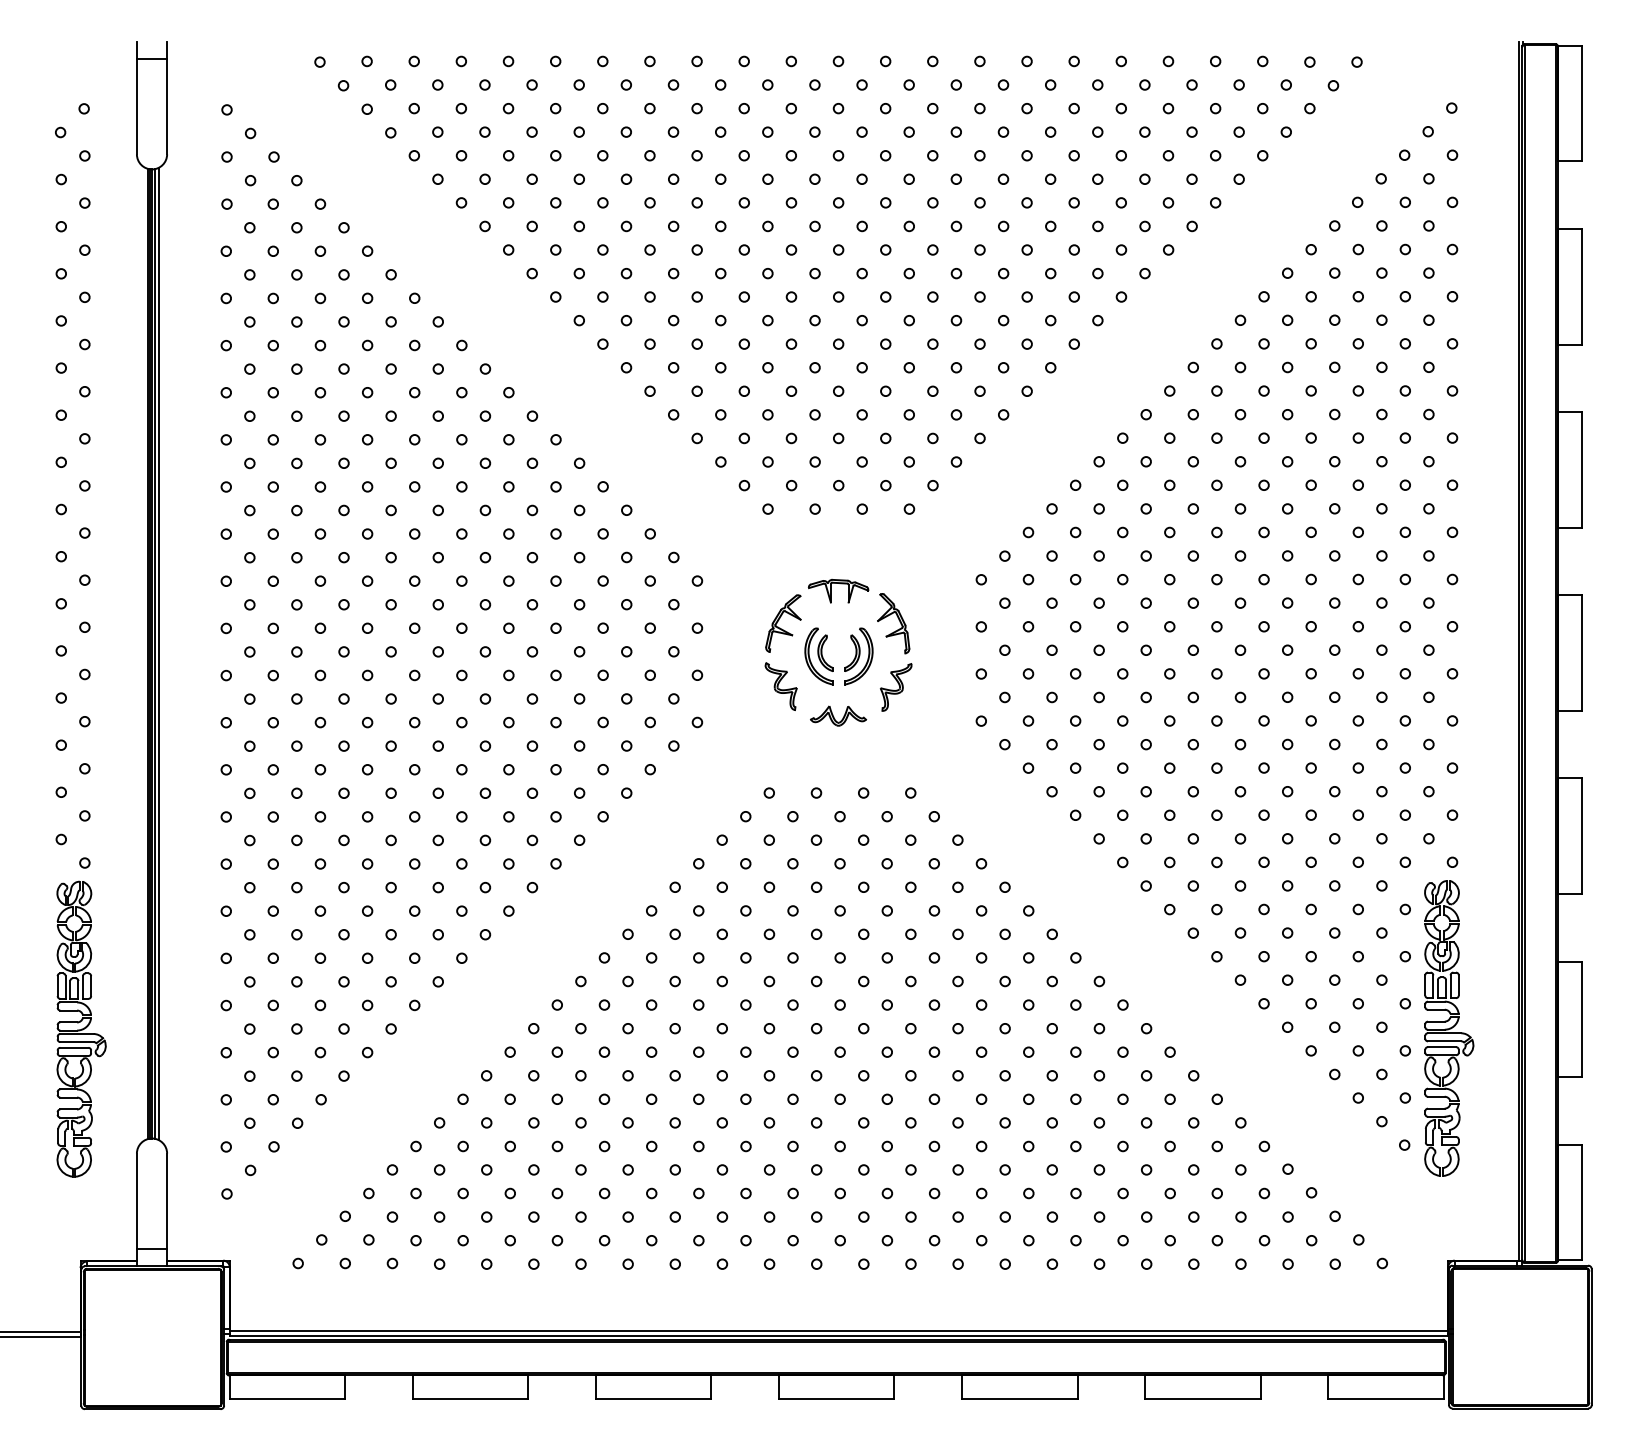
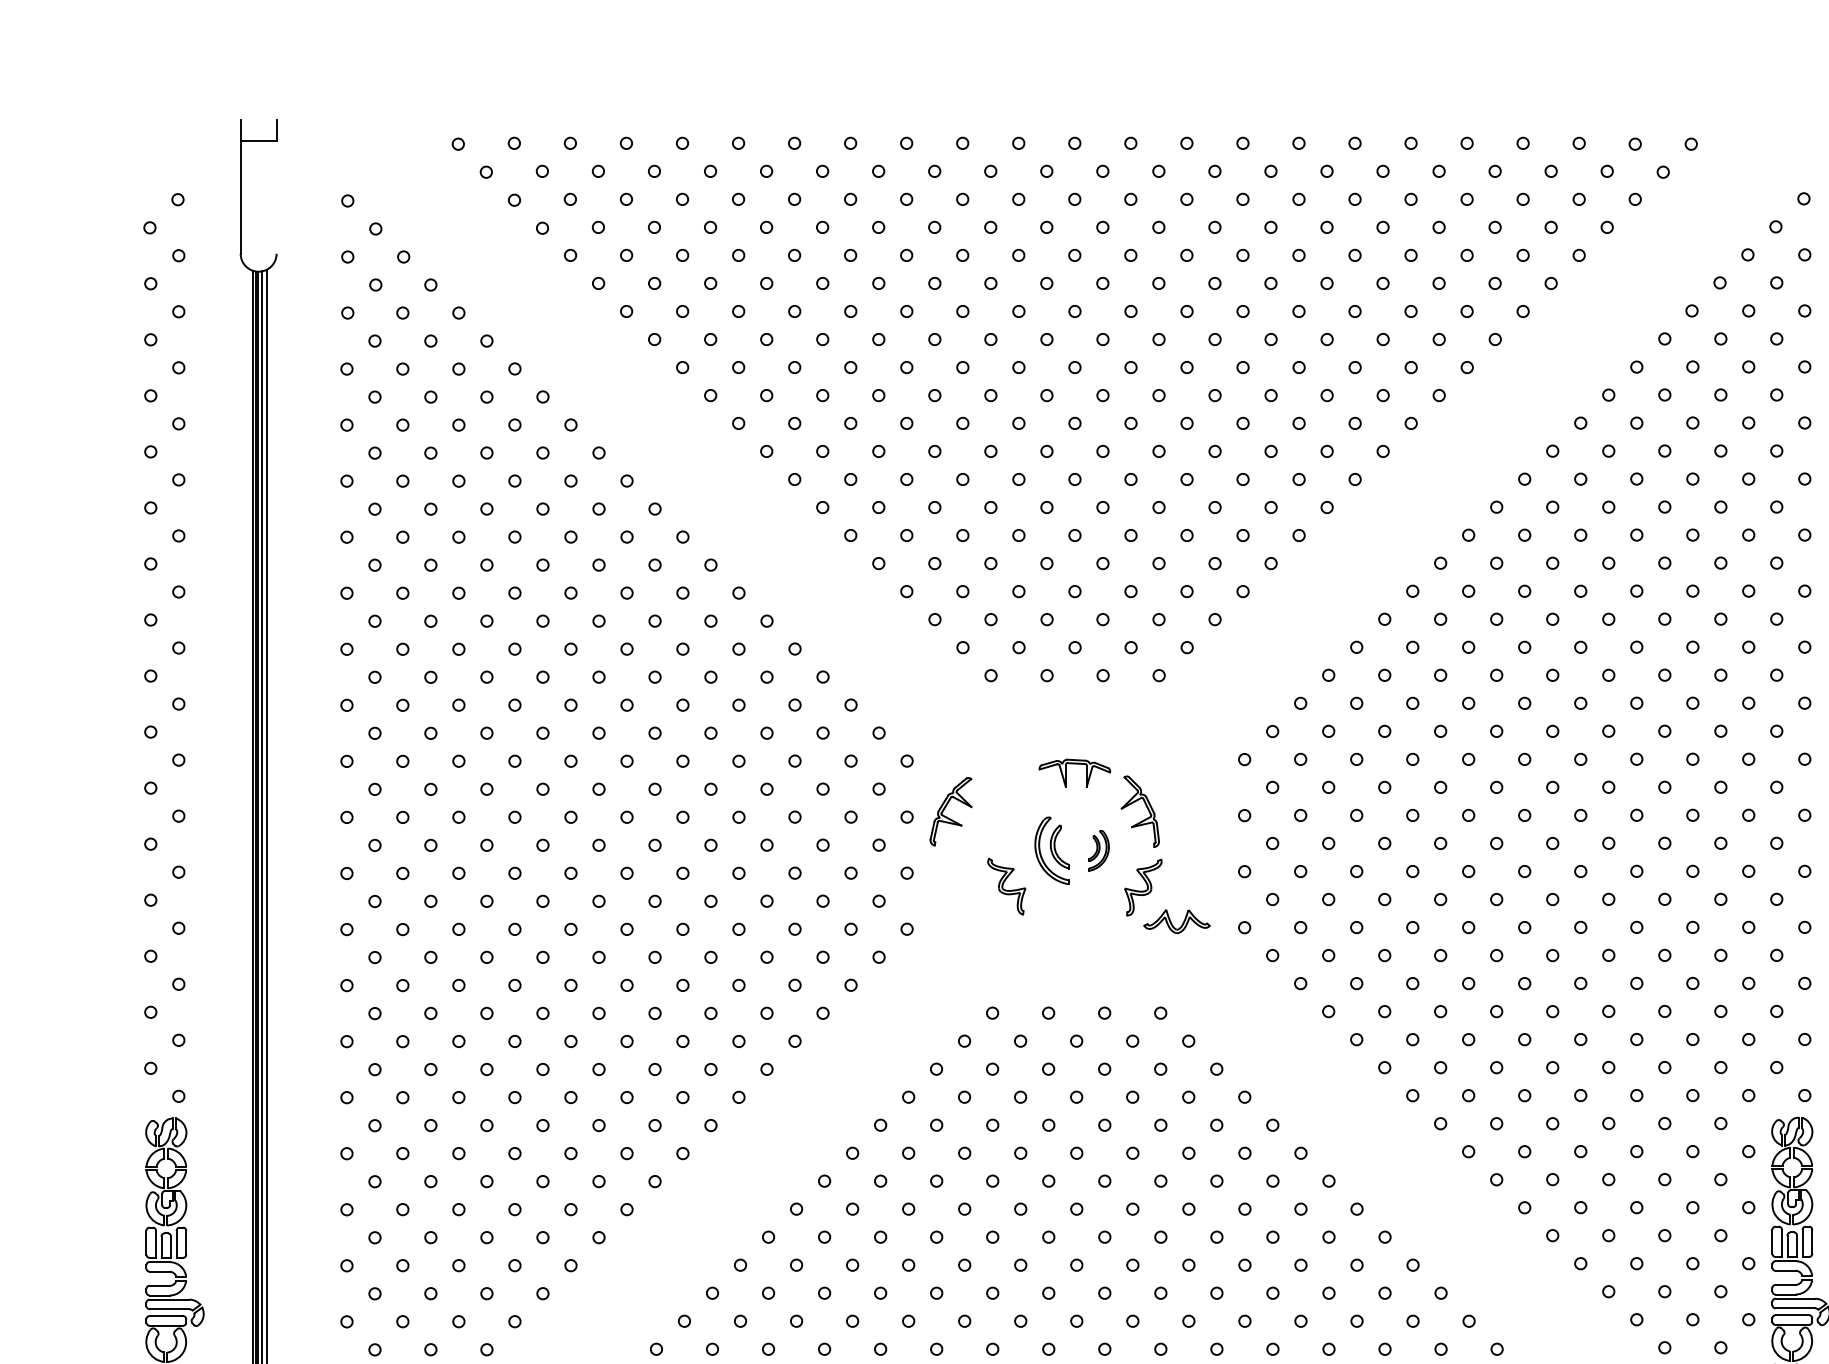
line: (167, 106) -> (277, 196), removed
part: (783, 623) -> (951, 811), moved
part: (858, 656) -> (1098, 850), size x0.6
part: (838, 715) -> (1177, 920), moved

